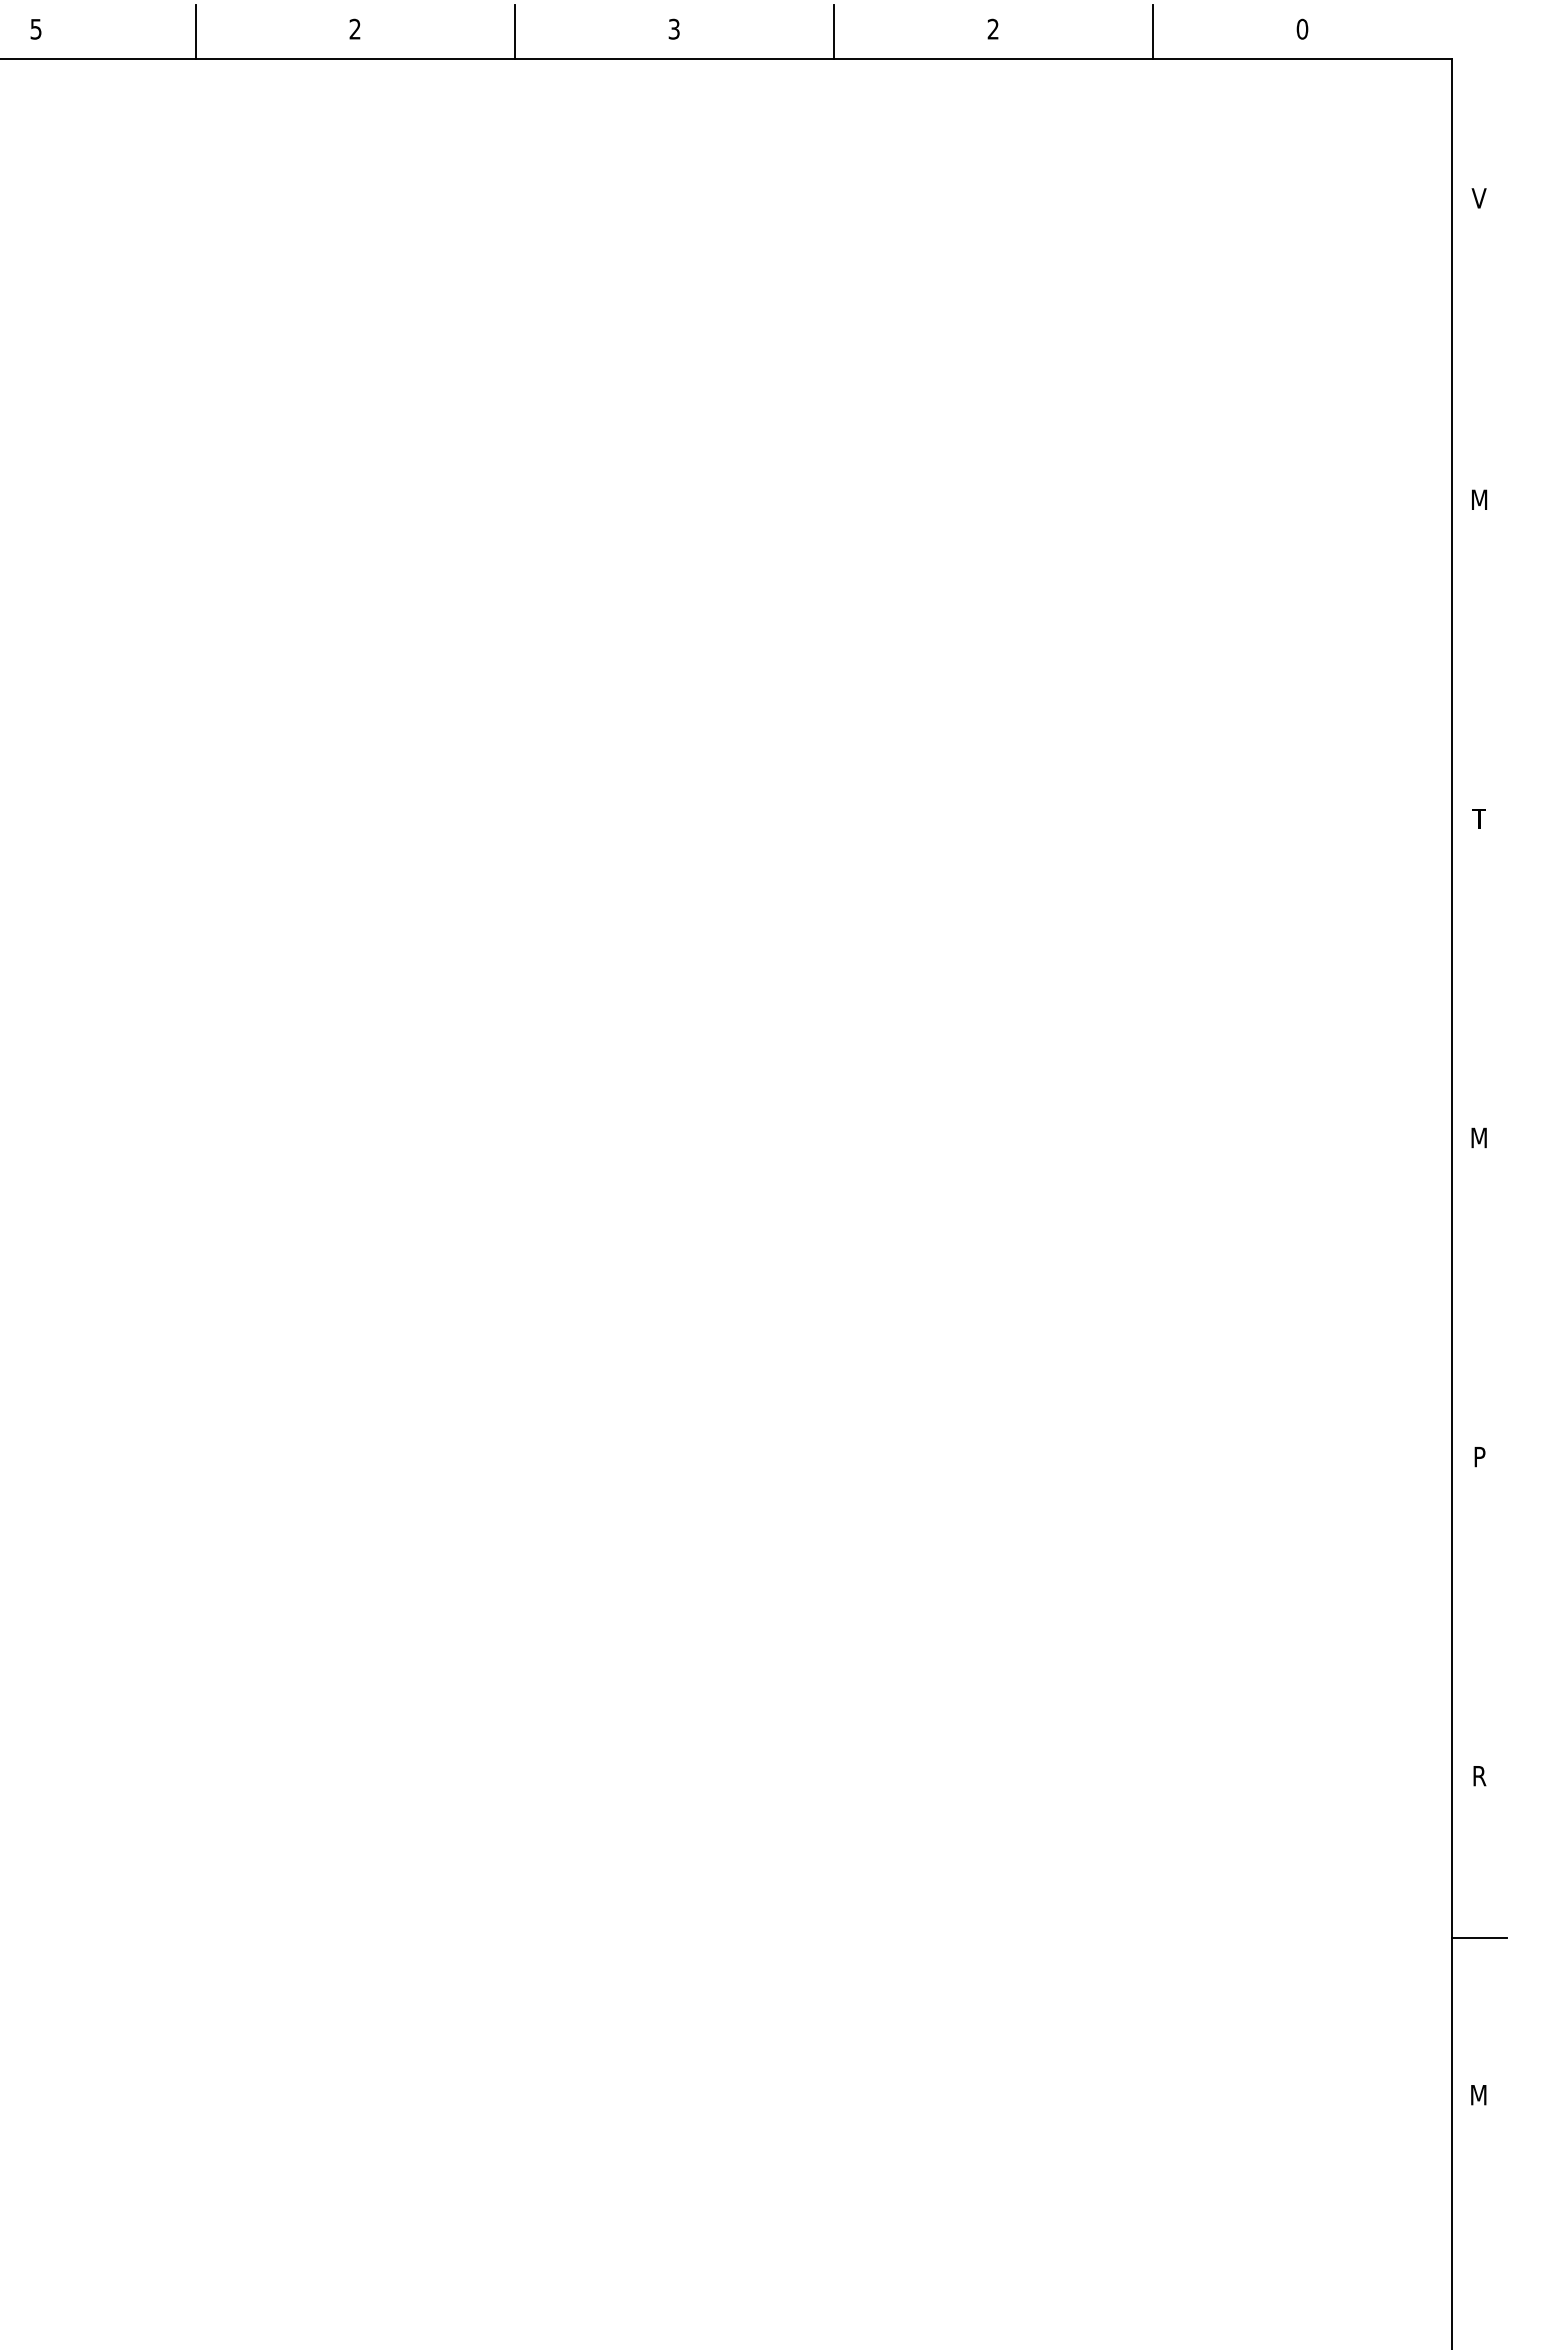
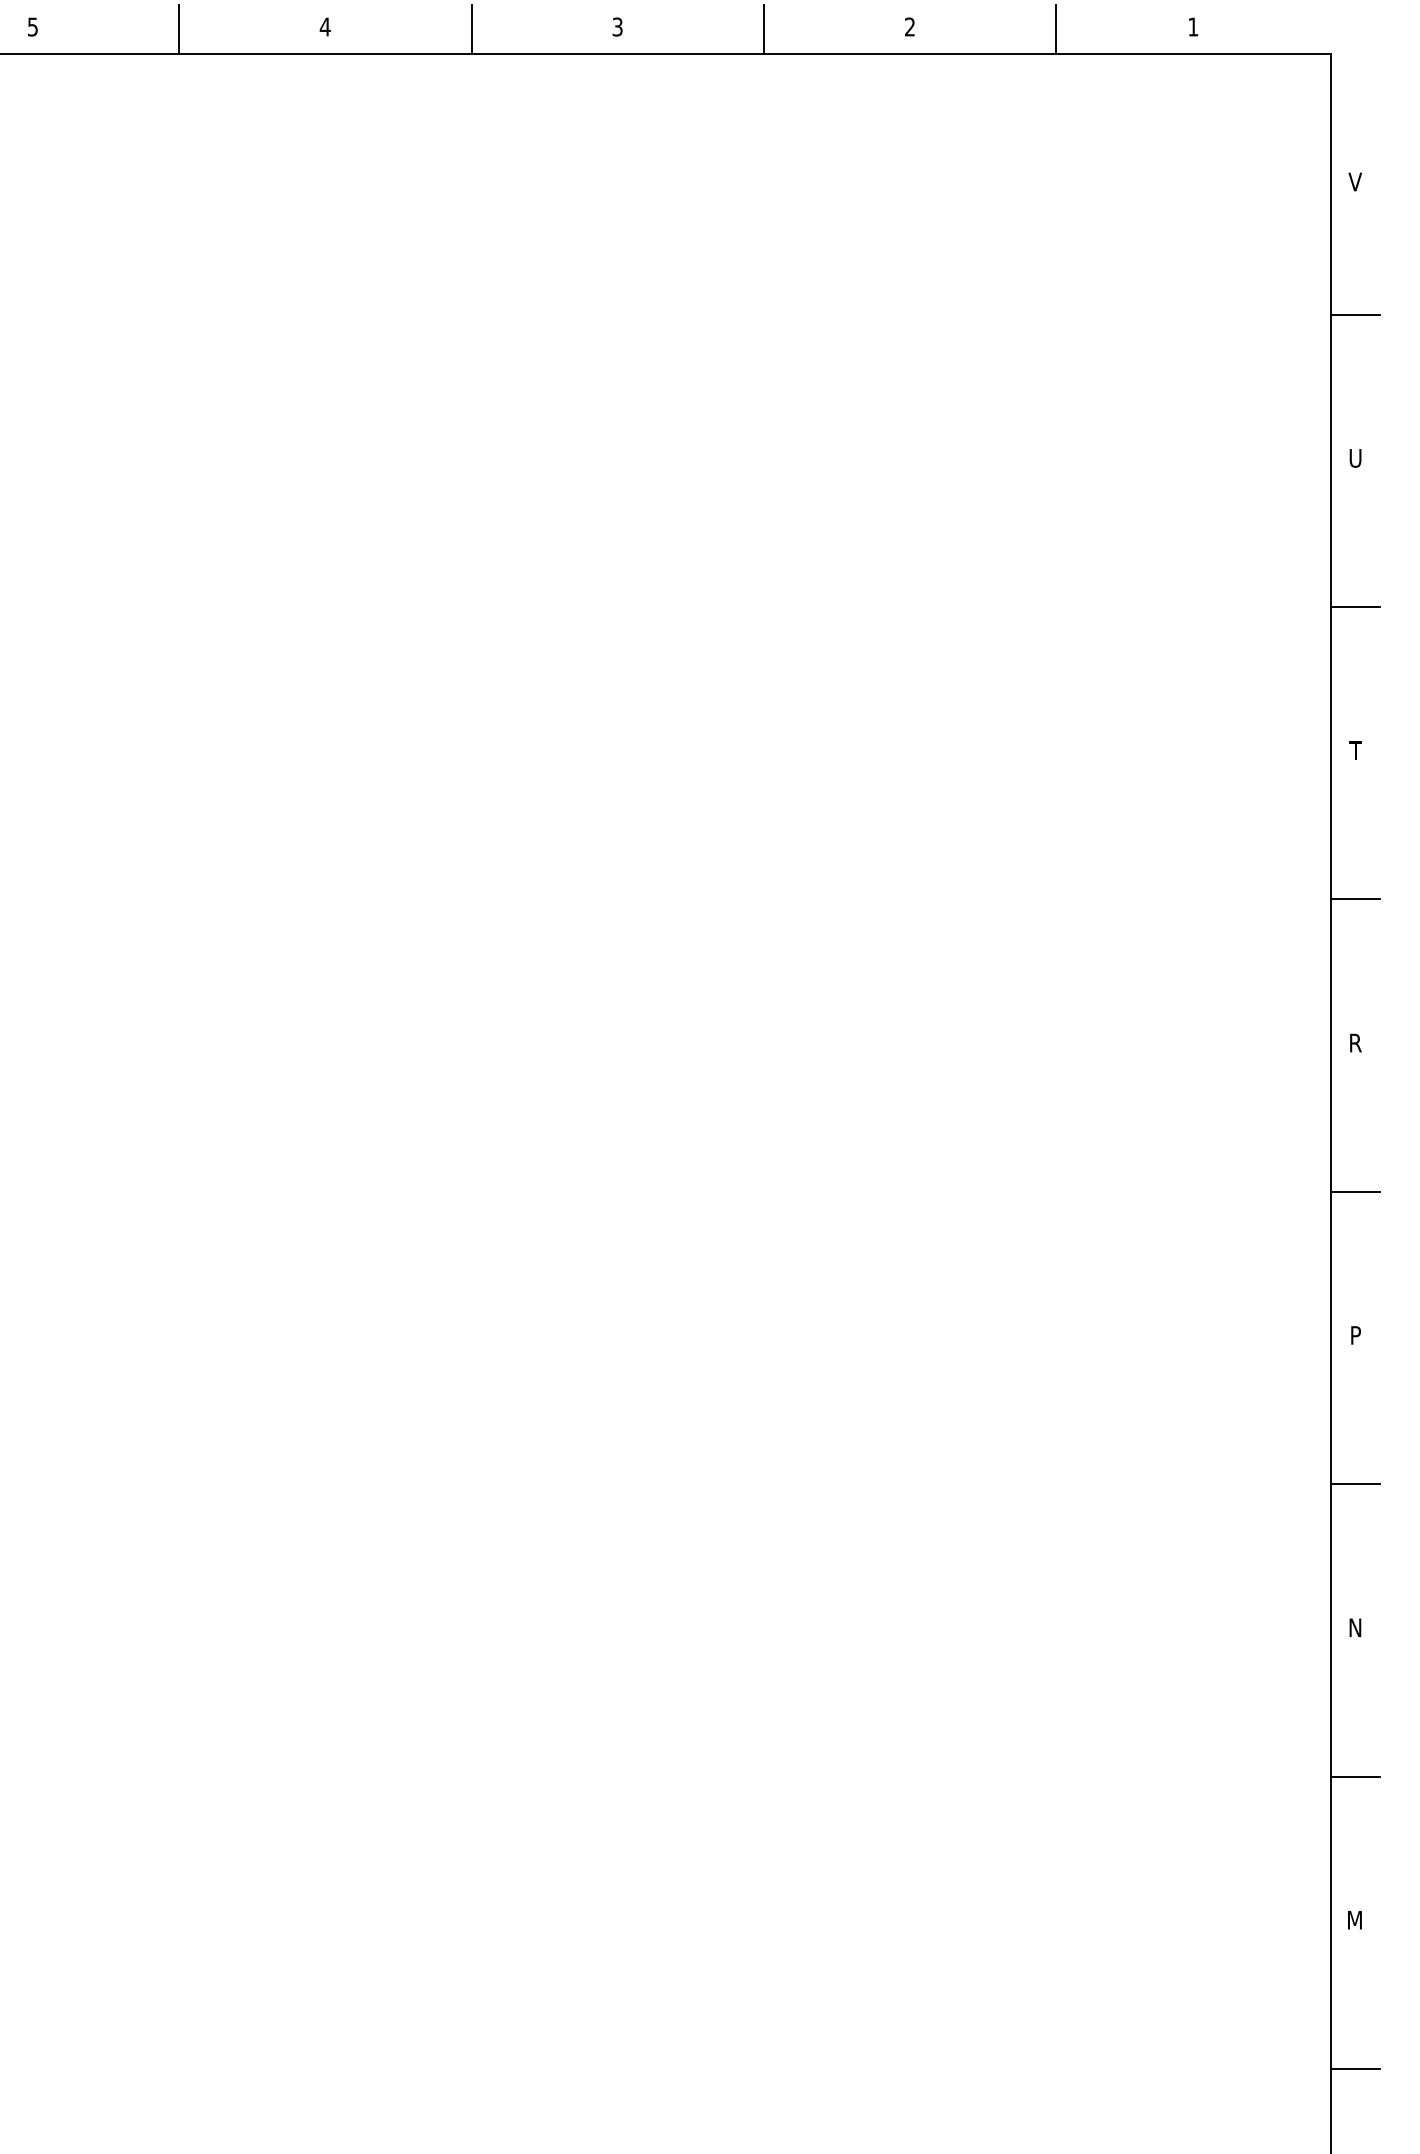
text: (355, 28) -> (325, 26), 2 -> 4
text: (1302, 28) -> (1193, 26), 0 -> 1
line: (1479, 343) -> (1355, 315), added
text: (1479, 499) -> (1355, 457), M -> U
line: (1479, 662) -> (1355, 607), added
line: (1479, 981) -> (1355, 899), added
text: (1478, 1137) -> (1354, 1042), M -> R
line: (1479, 1300) -> (1355, 1192), added
line: (1479, 1619) -> (1355, 1484), added
text: (1479, 1776) -> (1355, 1628), R -> N
line: (1479, 2257) -> (1355, 2069), added

